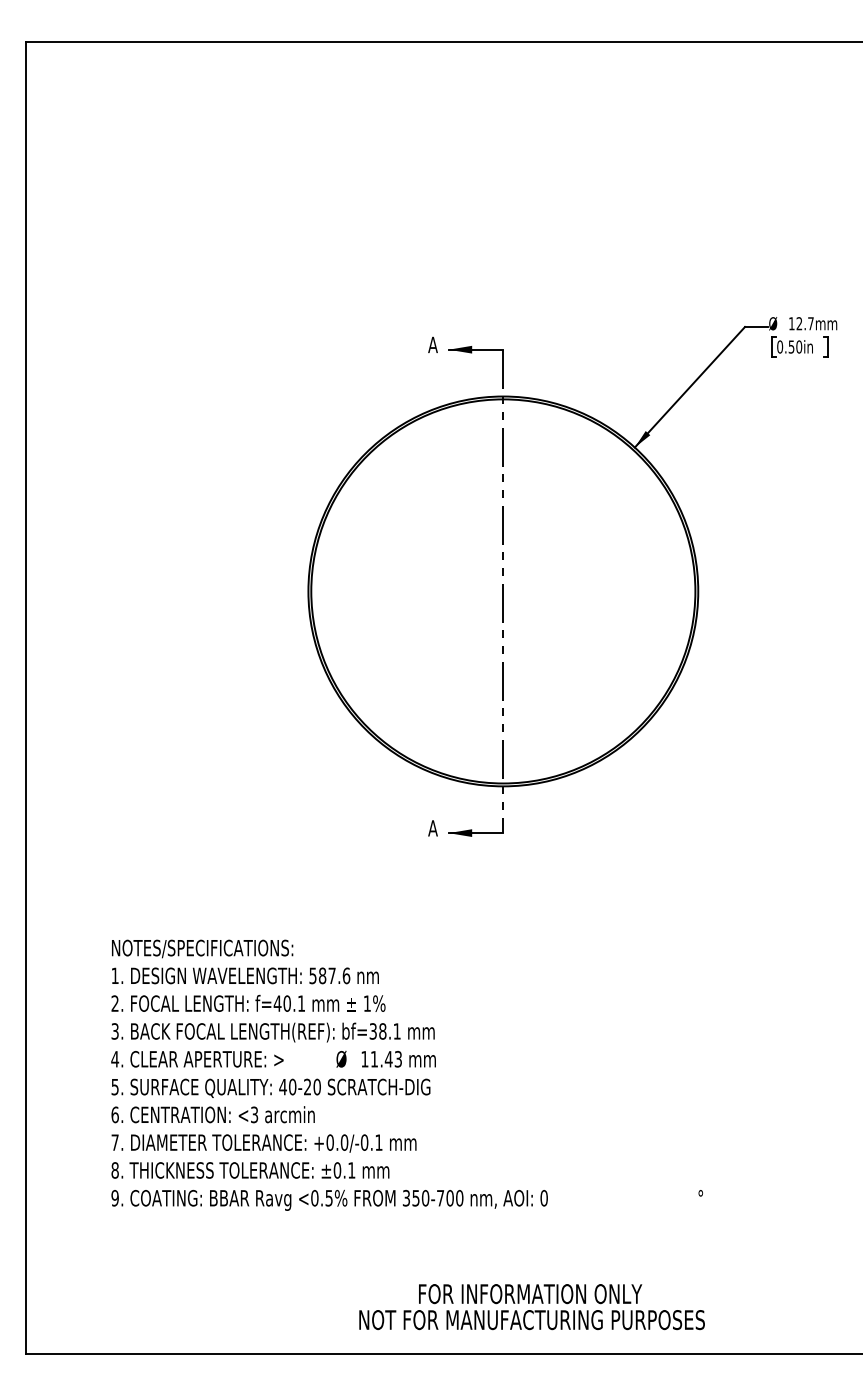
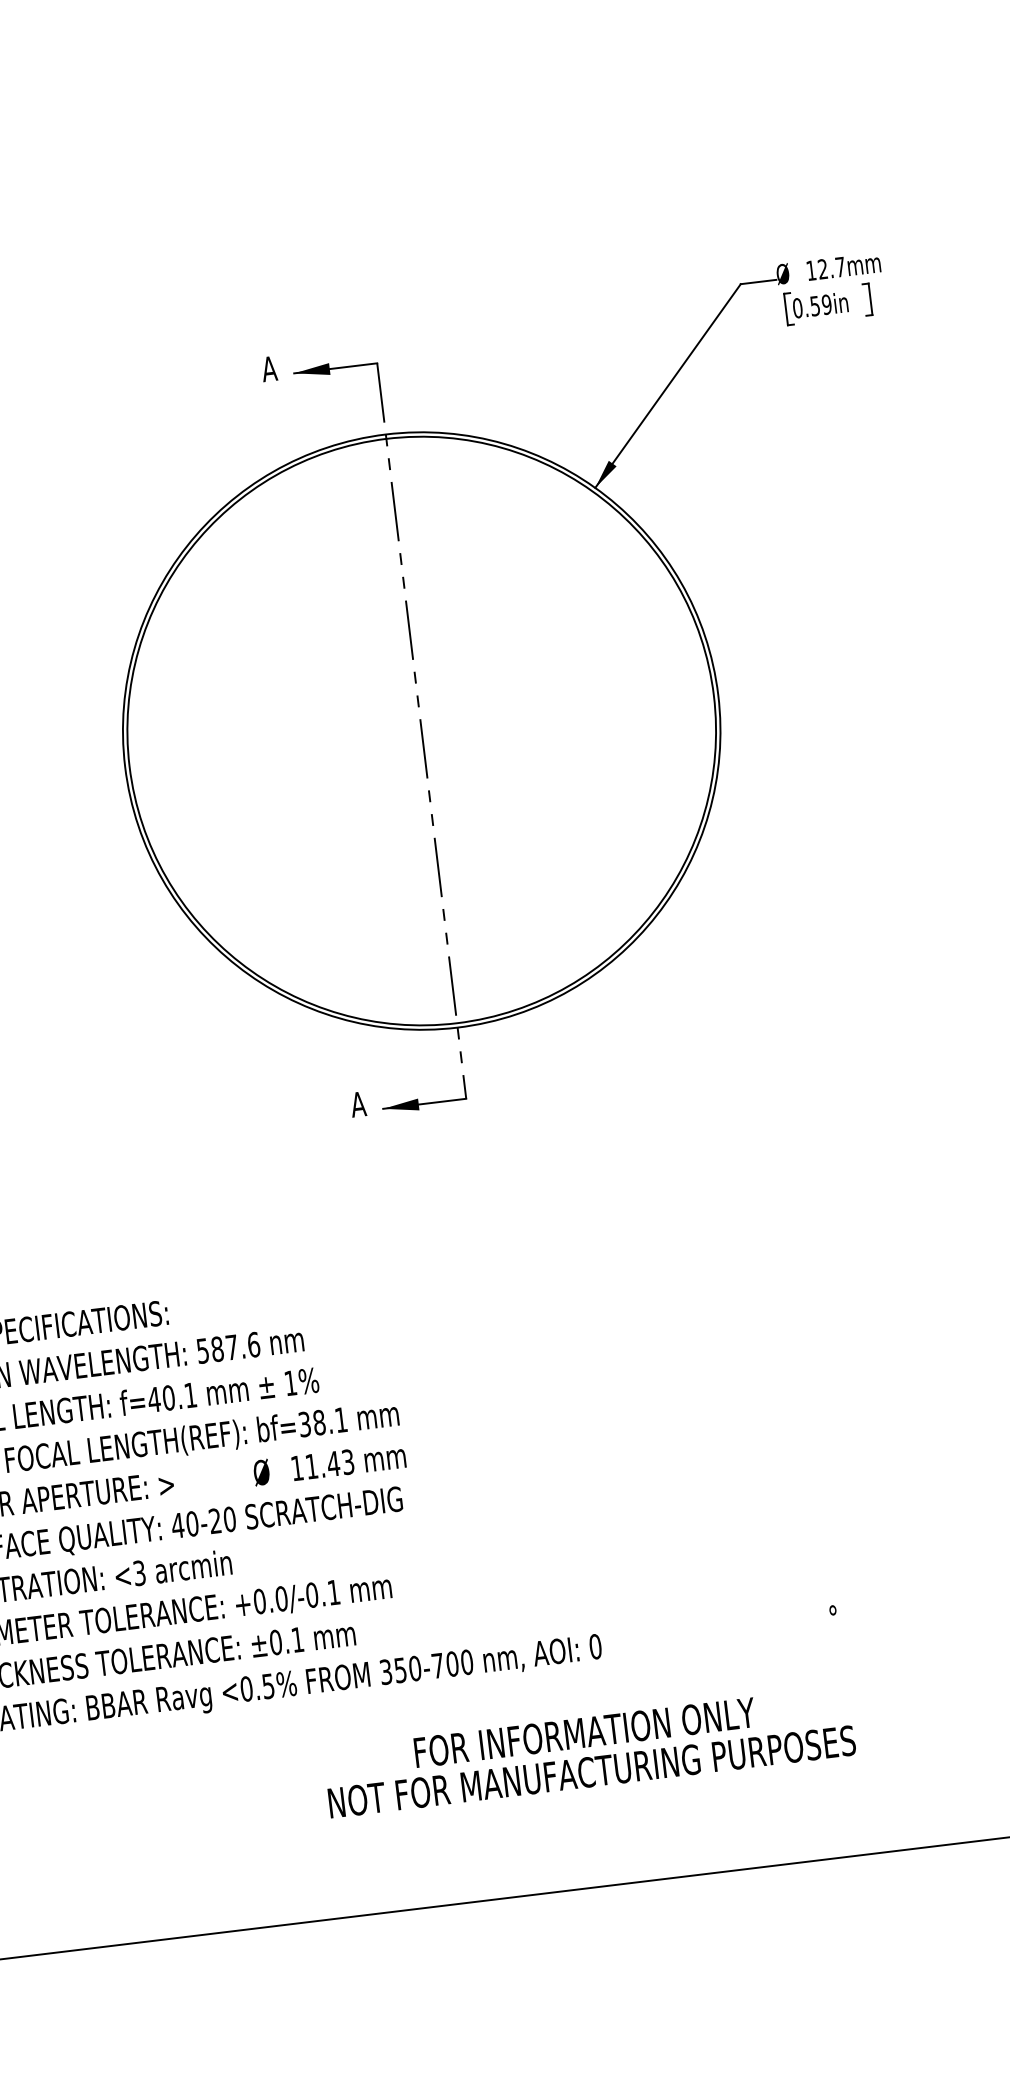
text: (798, 347) -> (825, 305), 0.50in -> 0.59in
text: (531, 1307) -> (588, 1752), moved

